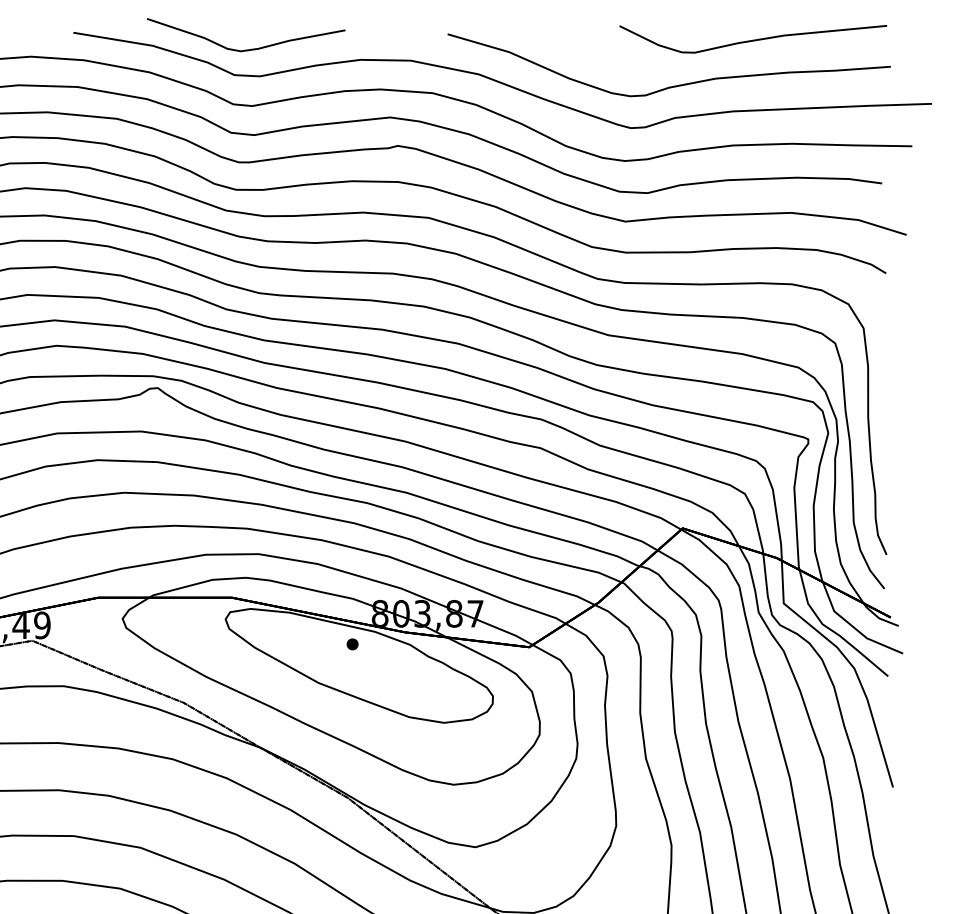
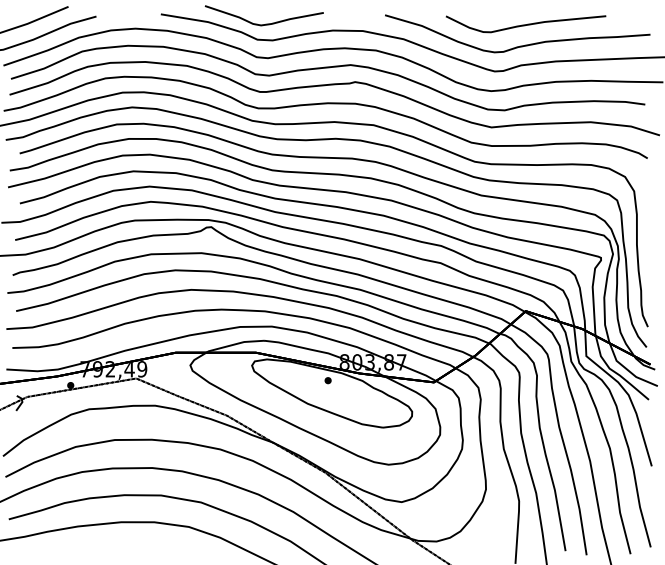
curve: (752, 39) -> (525, 24), moved

